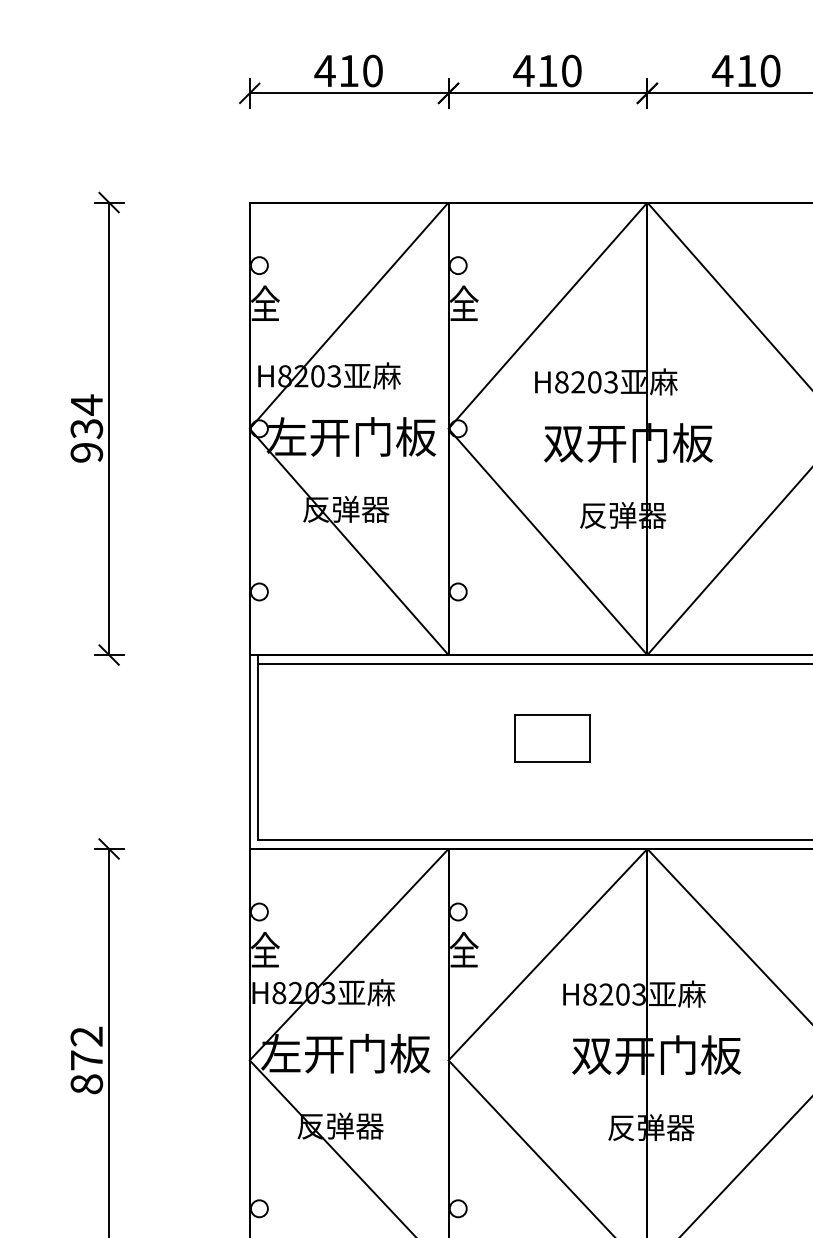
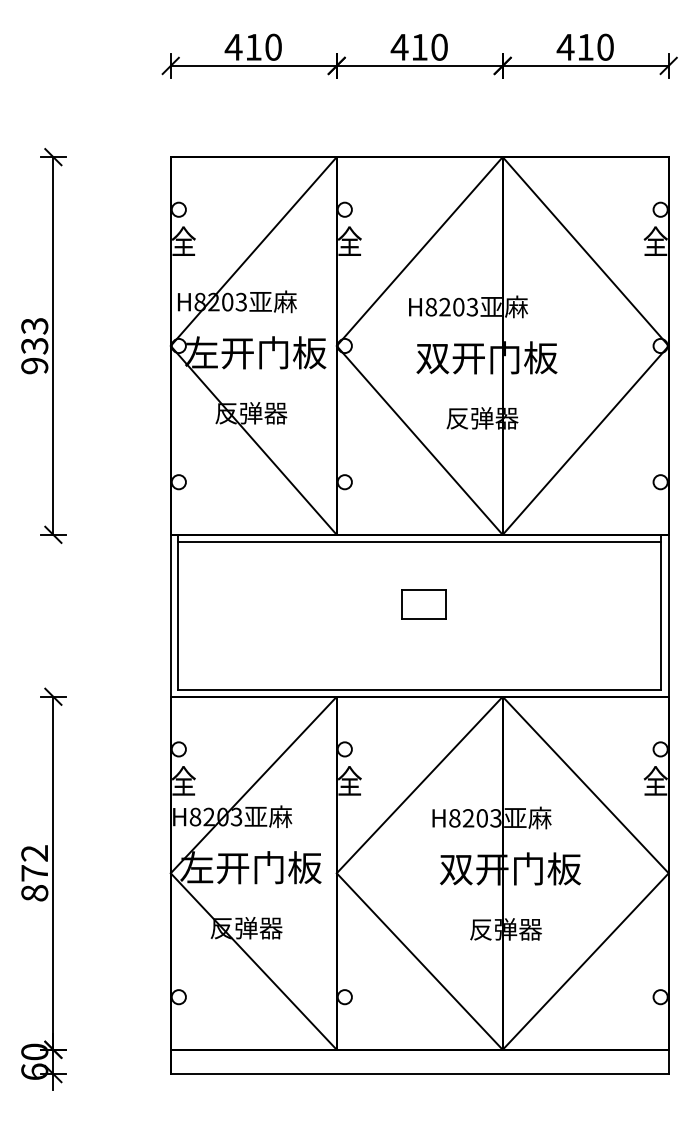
text: (86, 405) -> (34, 326), 934 -> 933
part: (552, 738) -> (423, 604), size x0.71

